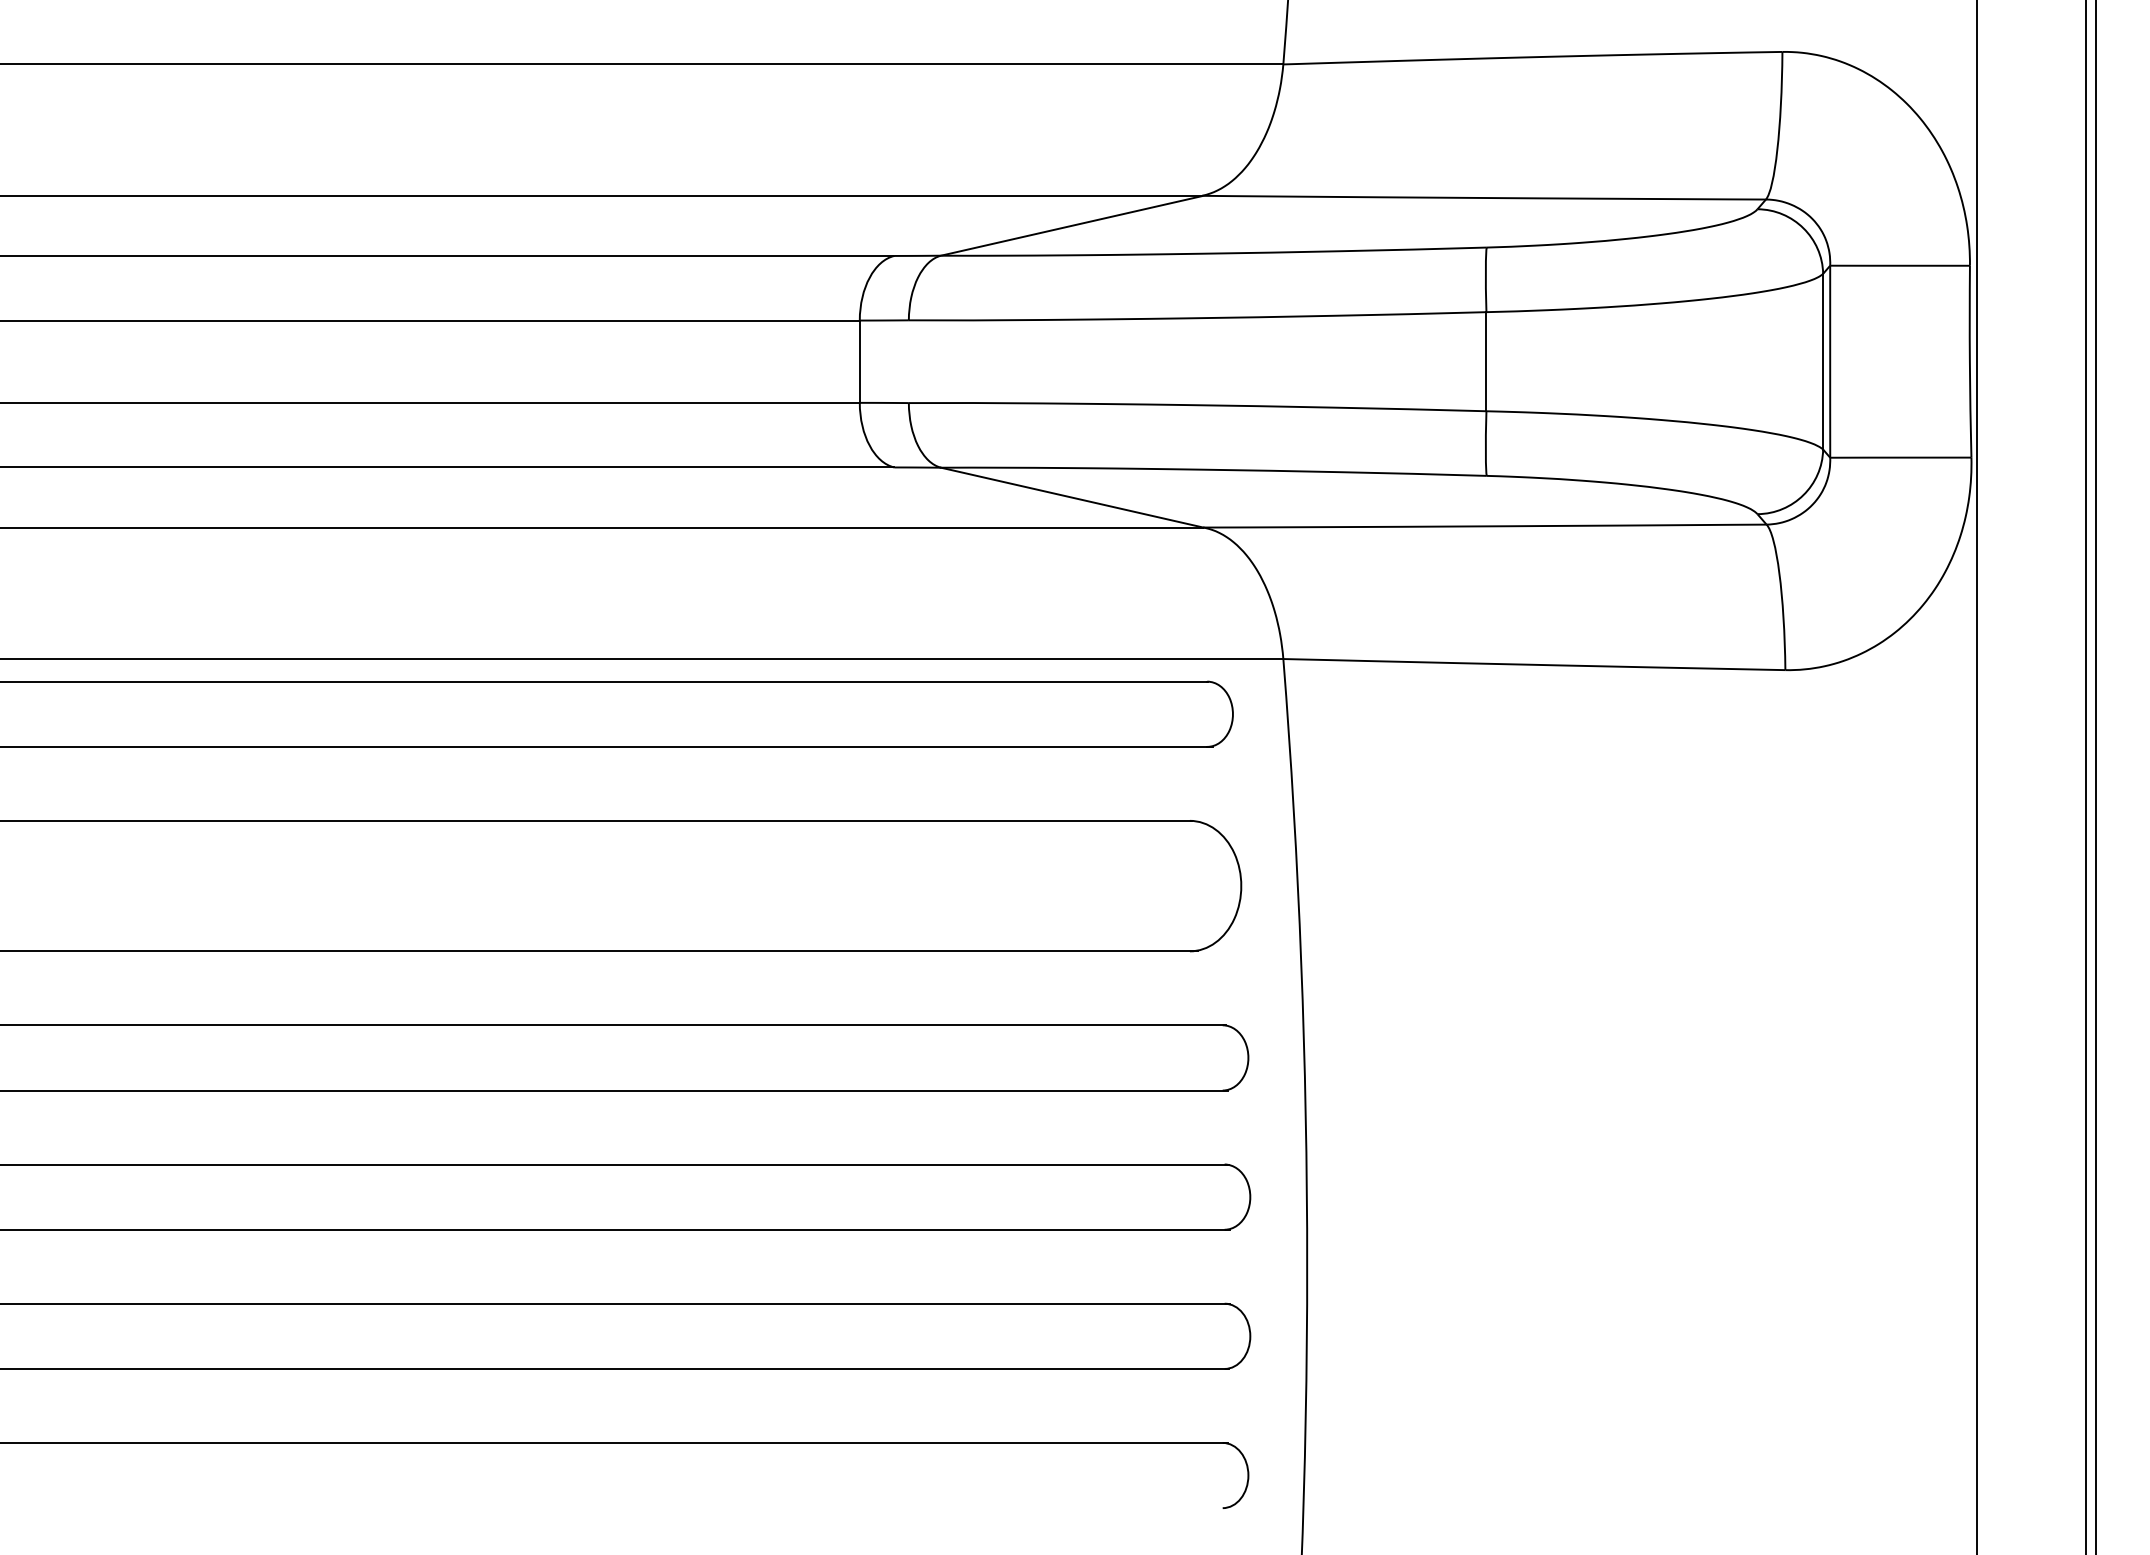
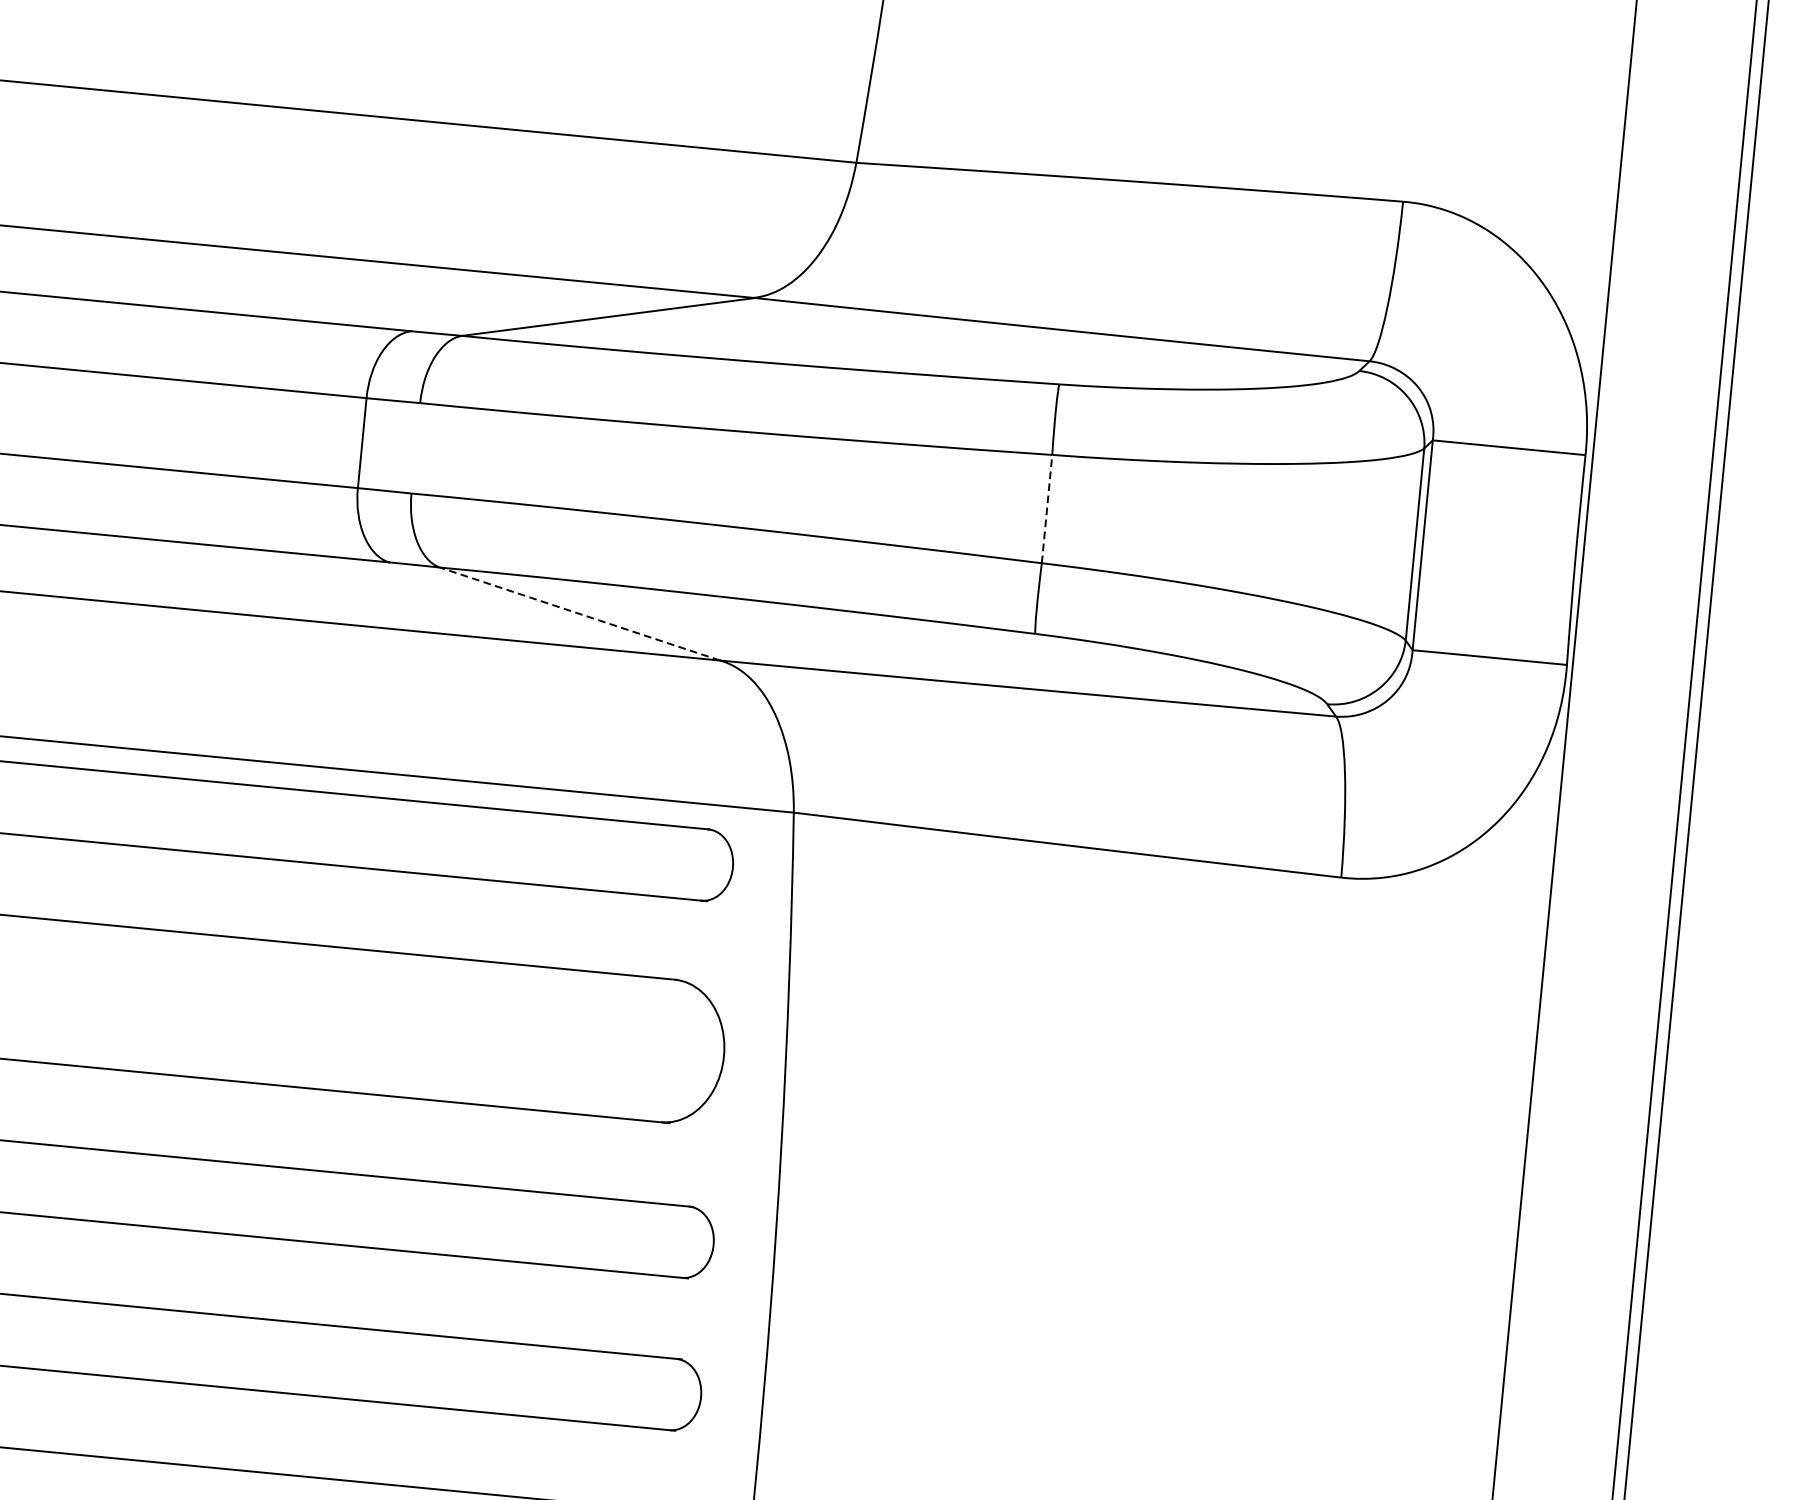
line: (1486, 361) -> (1047, 508), solid -> dashed
line: (1071, 497) -> (579, 613), solid -> dashed

